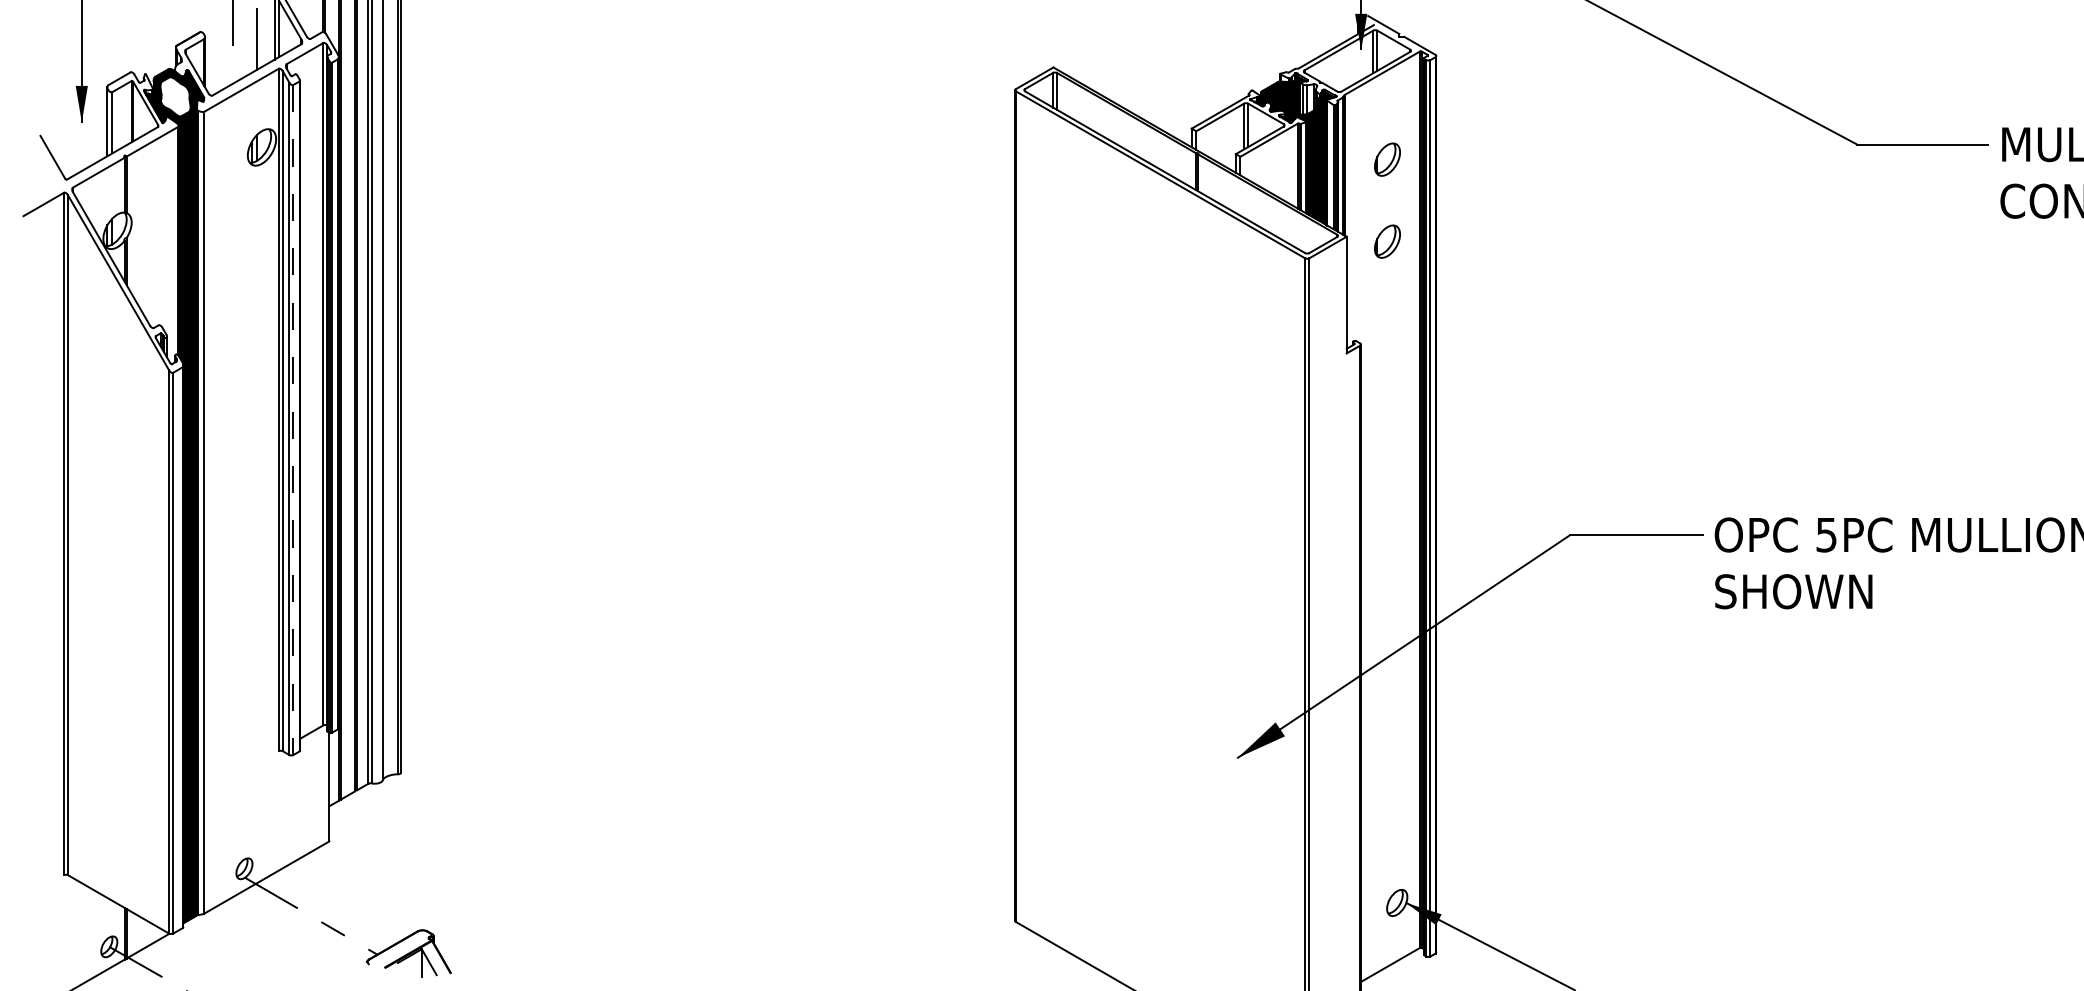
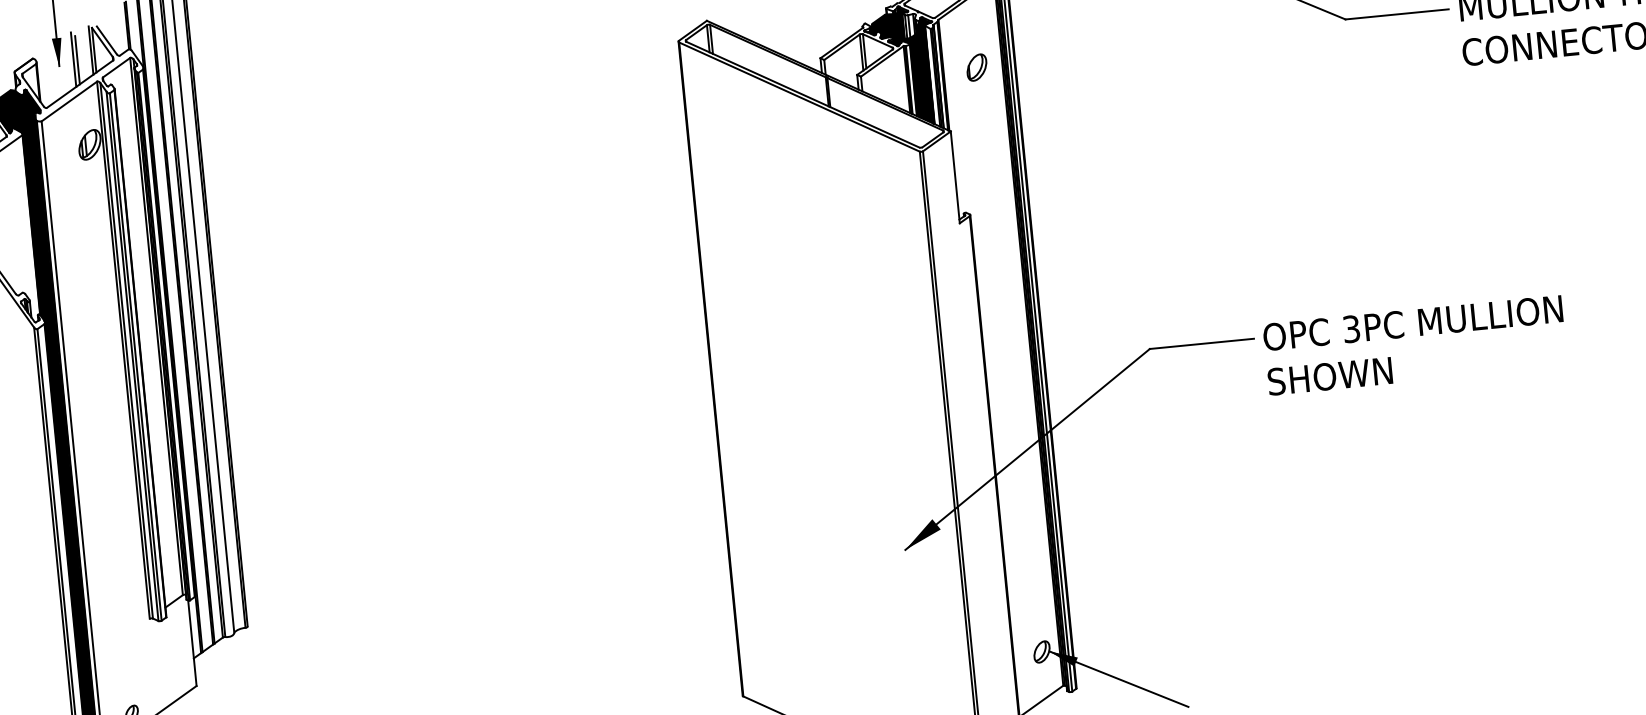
fill: (233, 27) -> (58, 52), added
line: (251, 37) -> (73, 59), added
fill: (175, 96) -> (17, 111), added
part: (1387, 241) -> (983, 132), removed
line: (293, 420) -> (135, 357), dashed -> solid
text: (1826, 534) -> (1351, 328), 5PC -> 3PC

